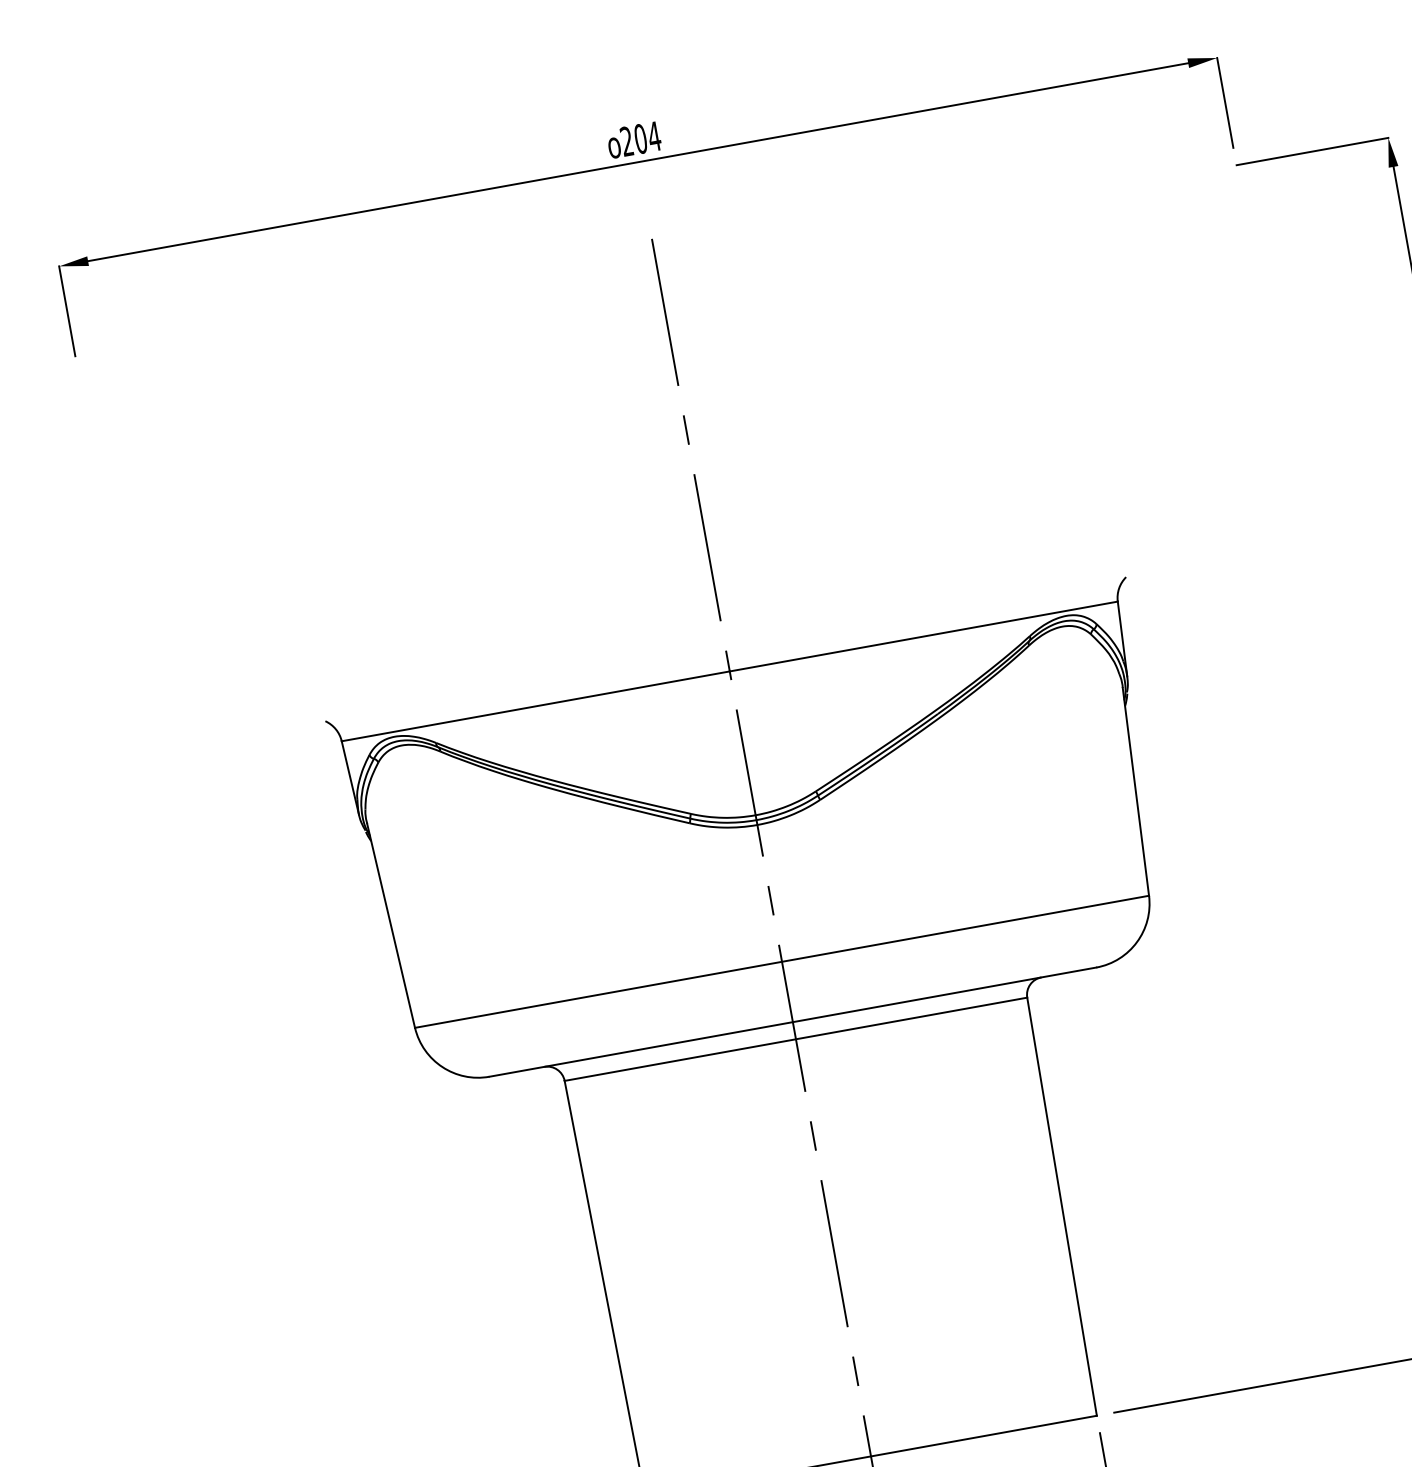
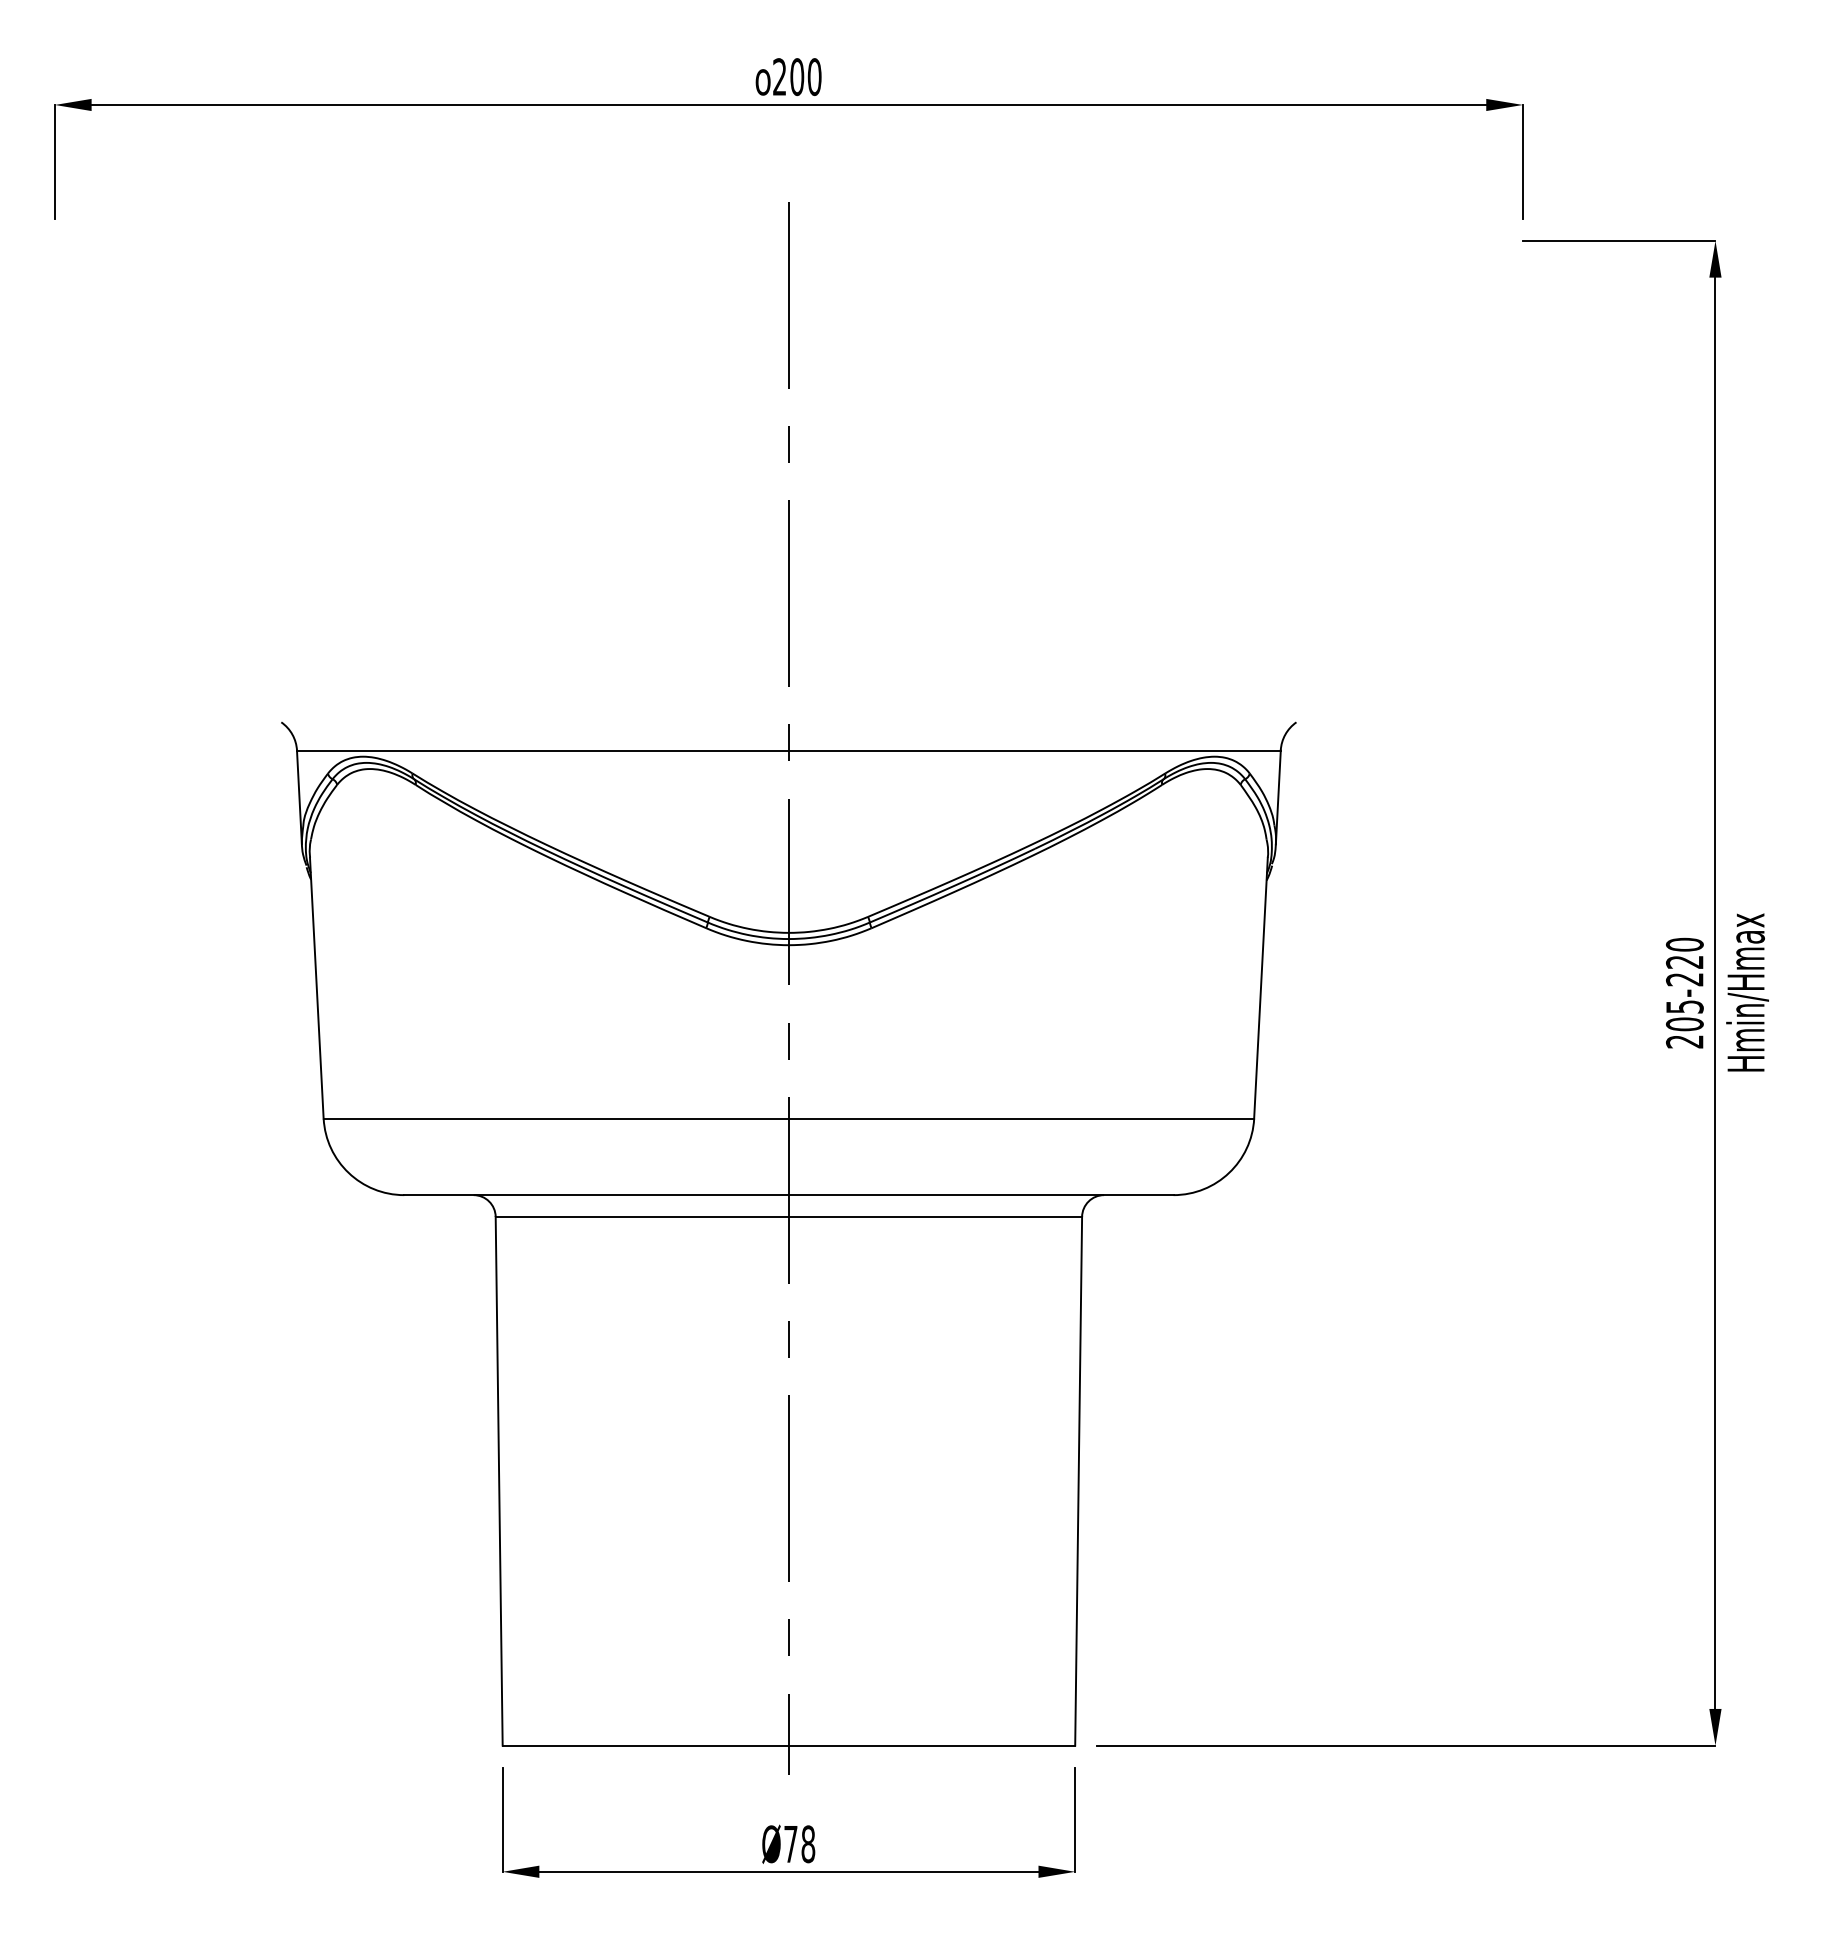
text: (654, 136) -> (814, 77), 204 -> 200

